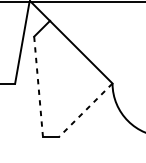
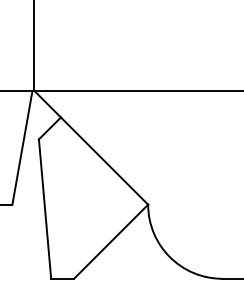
line: (38, 86) -> (45, 209), dashed -> solid
line: (85, 110) -> (110, 242), dashed -> solid

